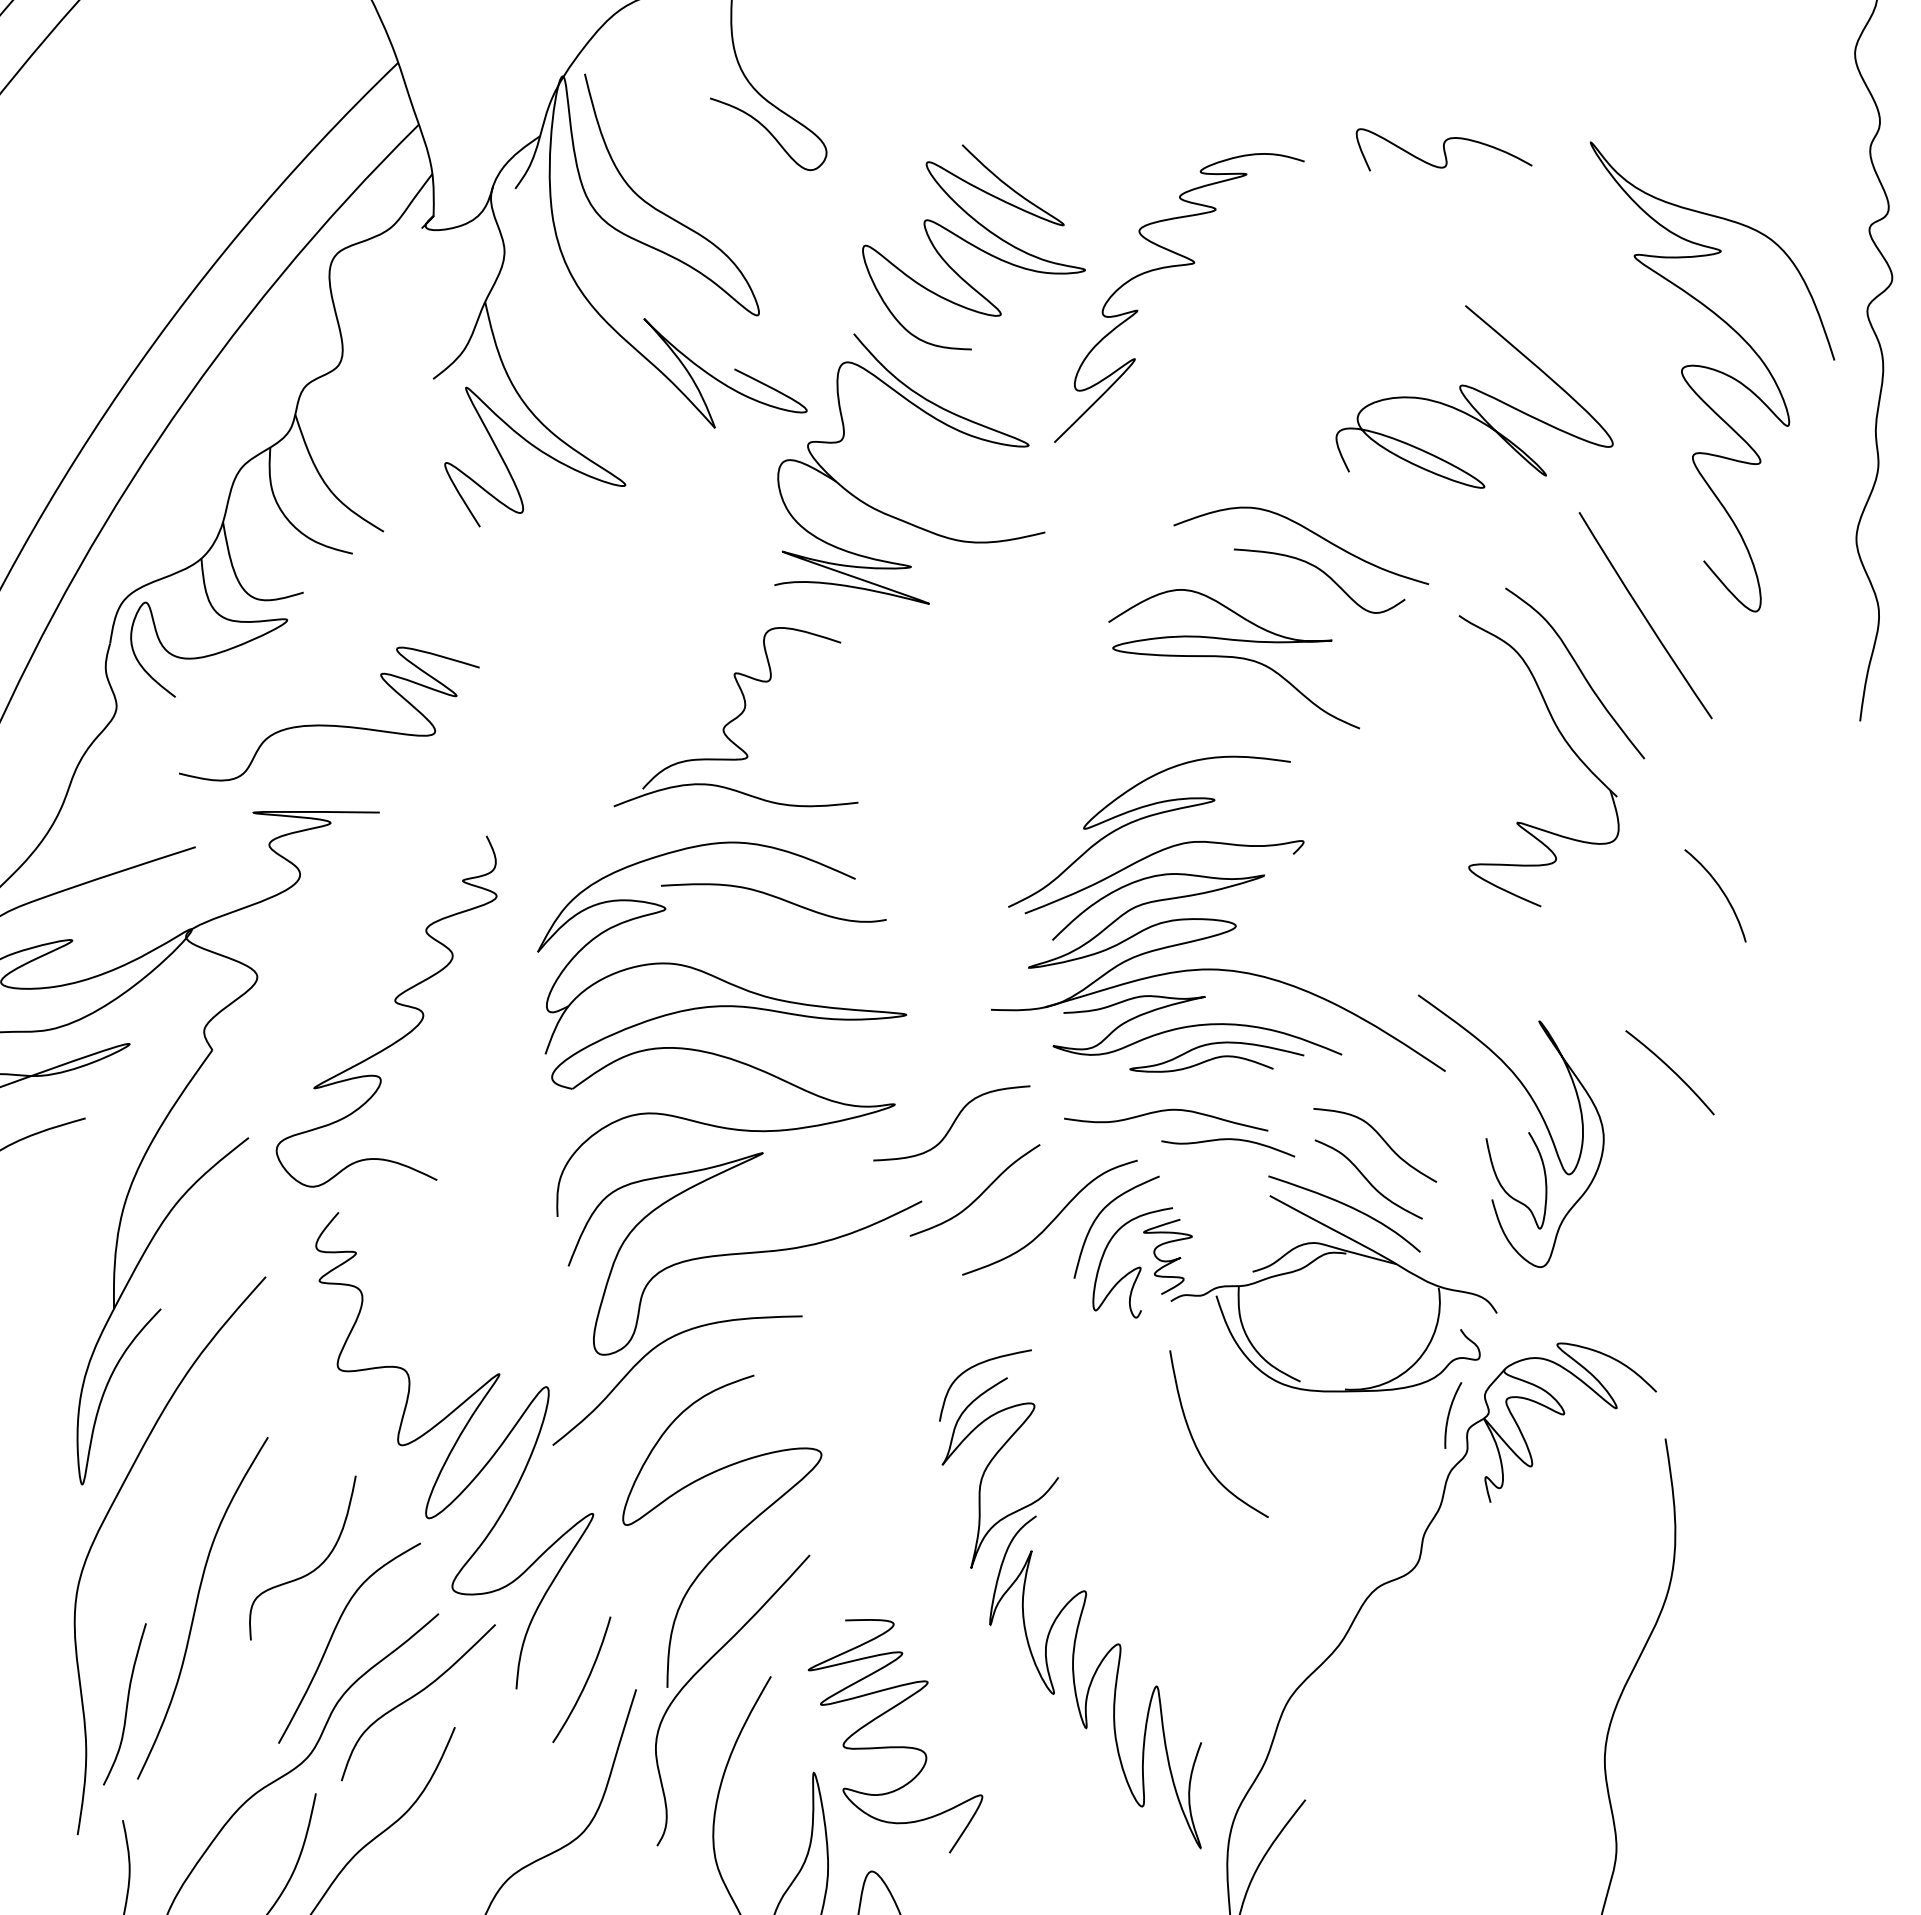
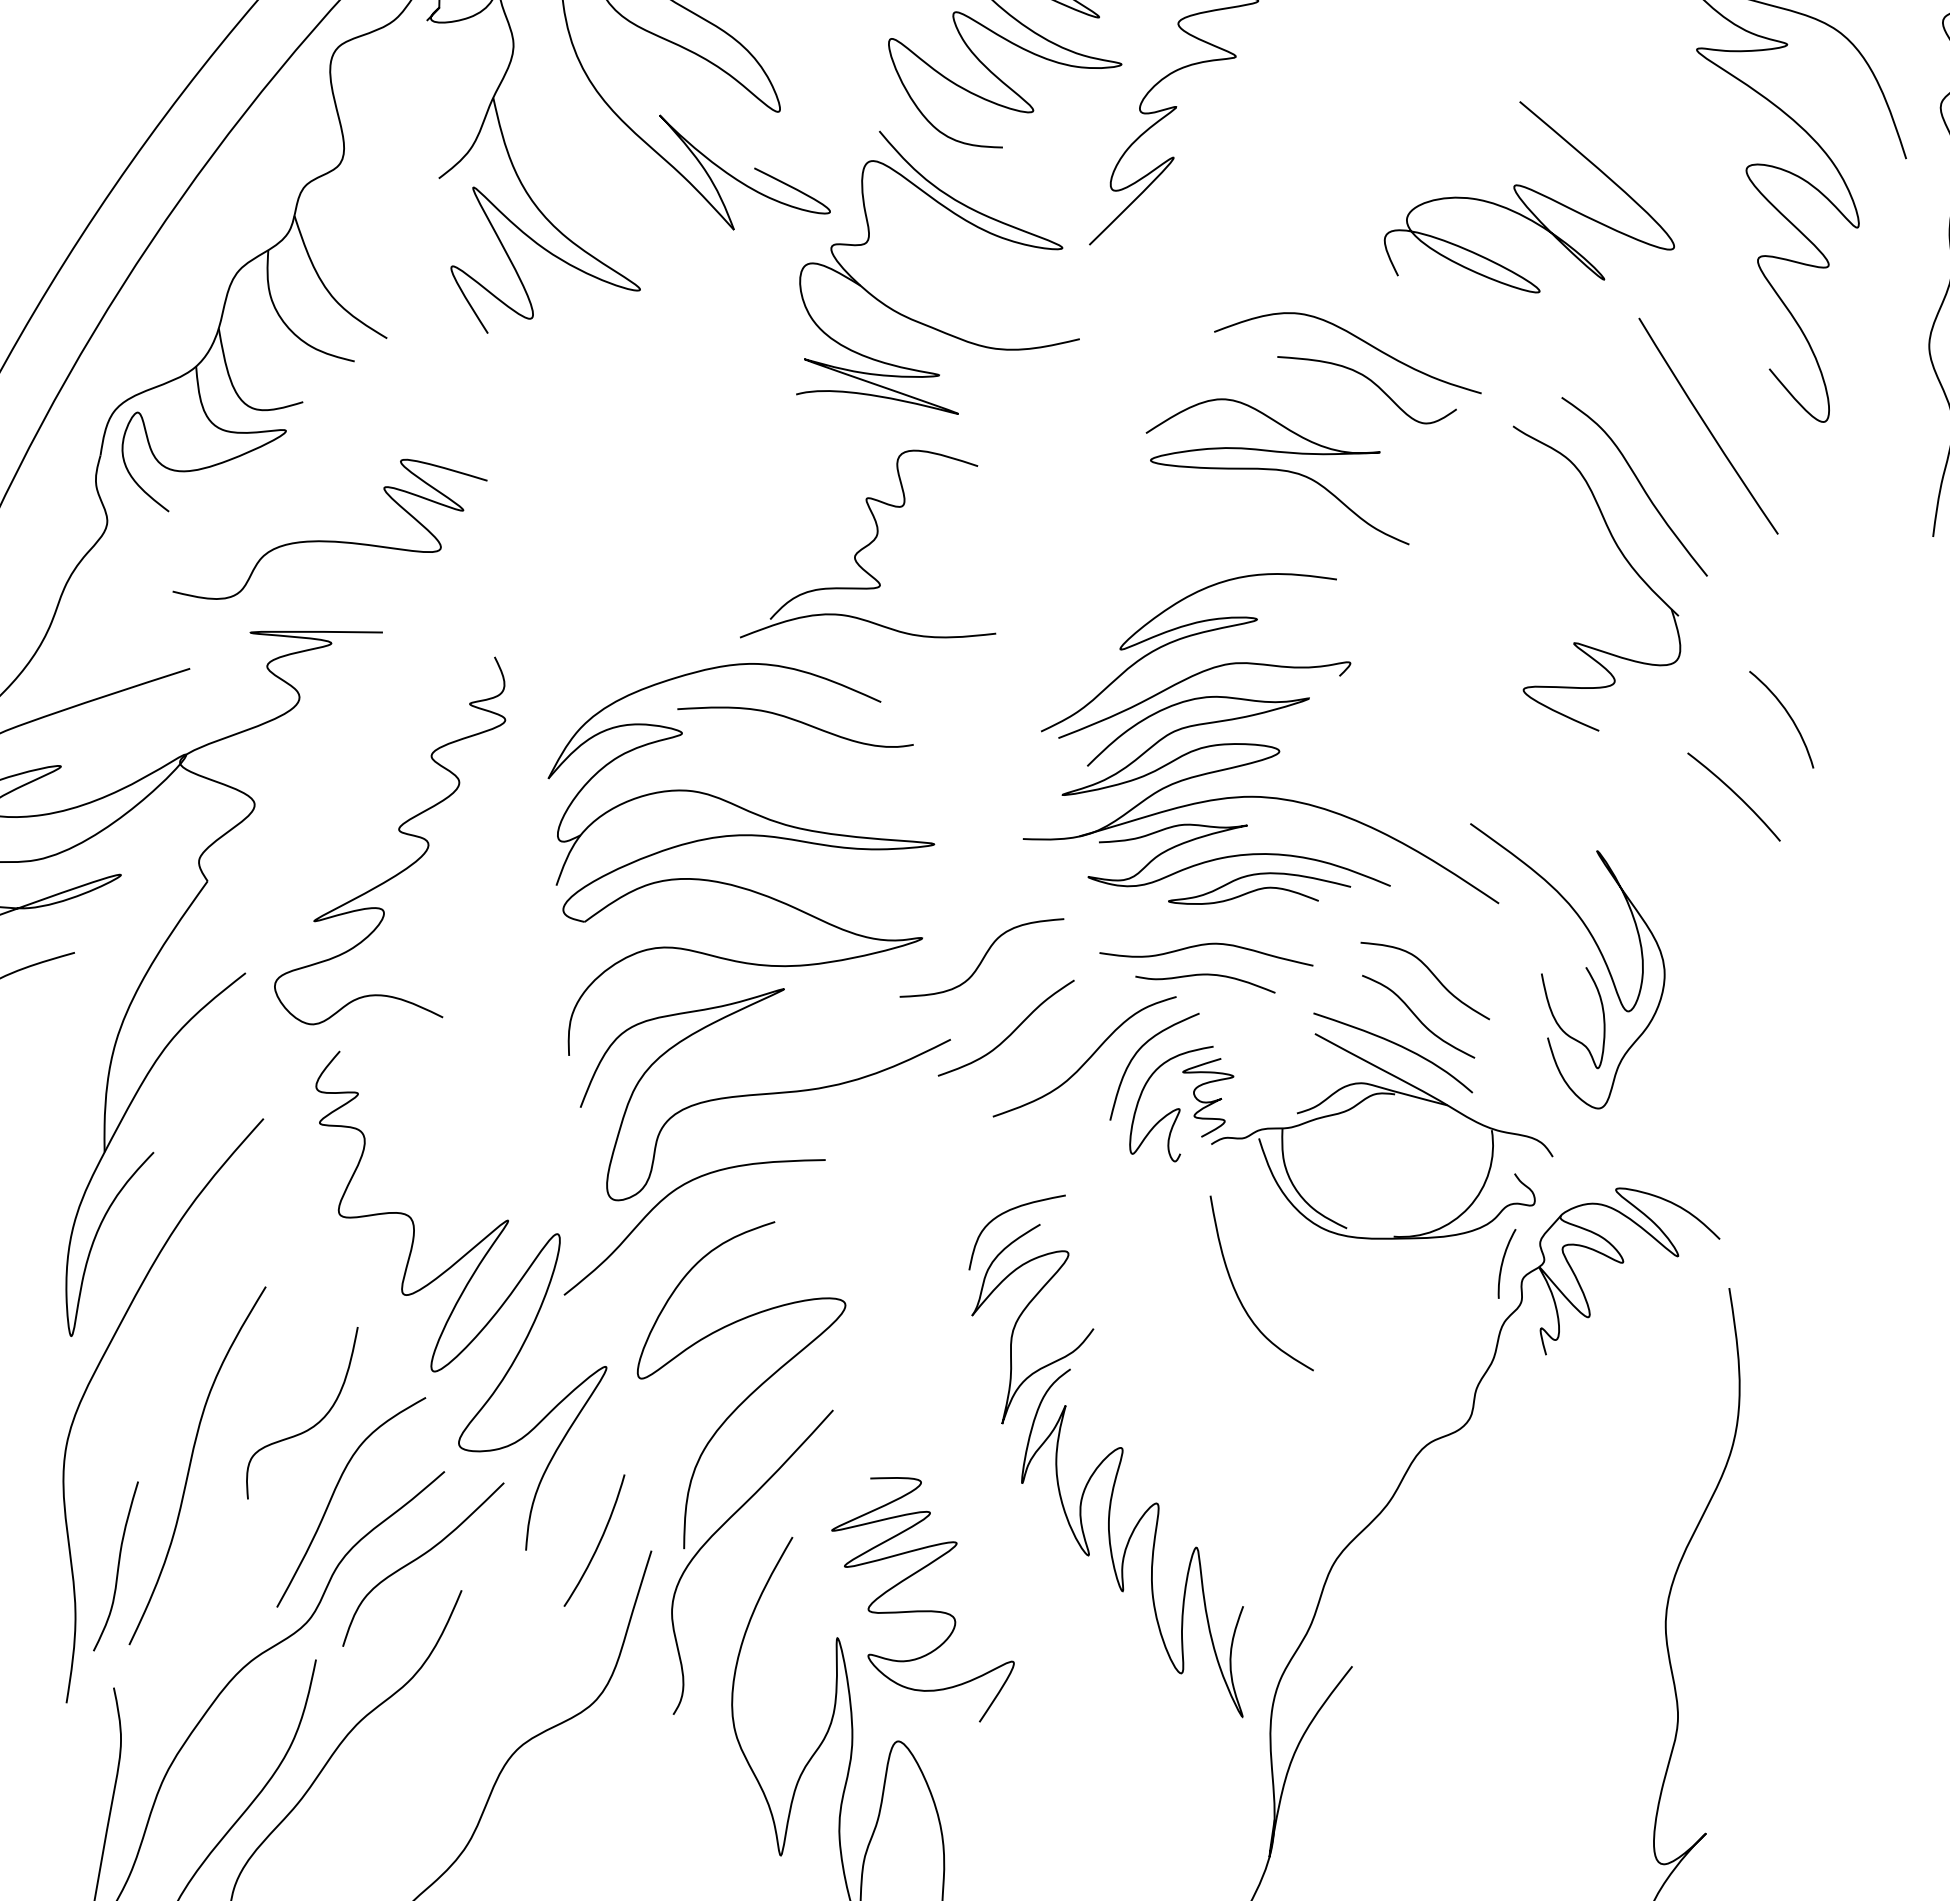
part: (735, 717) -> (867, 544), moved
arc: (1671, 1070) -> (1735, 794), moved
curve: (1227, 1140) -> (1204, 975), moved

